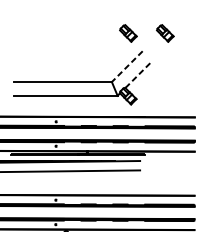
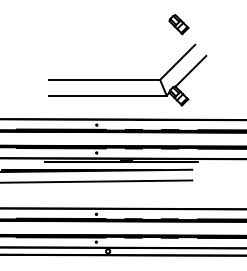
part: (164, 33) -> (220, 24), removed
line: (127, 66) -> (177, 62), dashed -> solid
line: (138, 74) -> (190, 71), dashed -> solid

